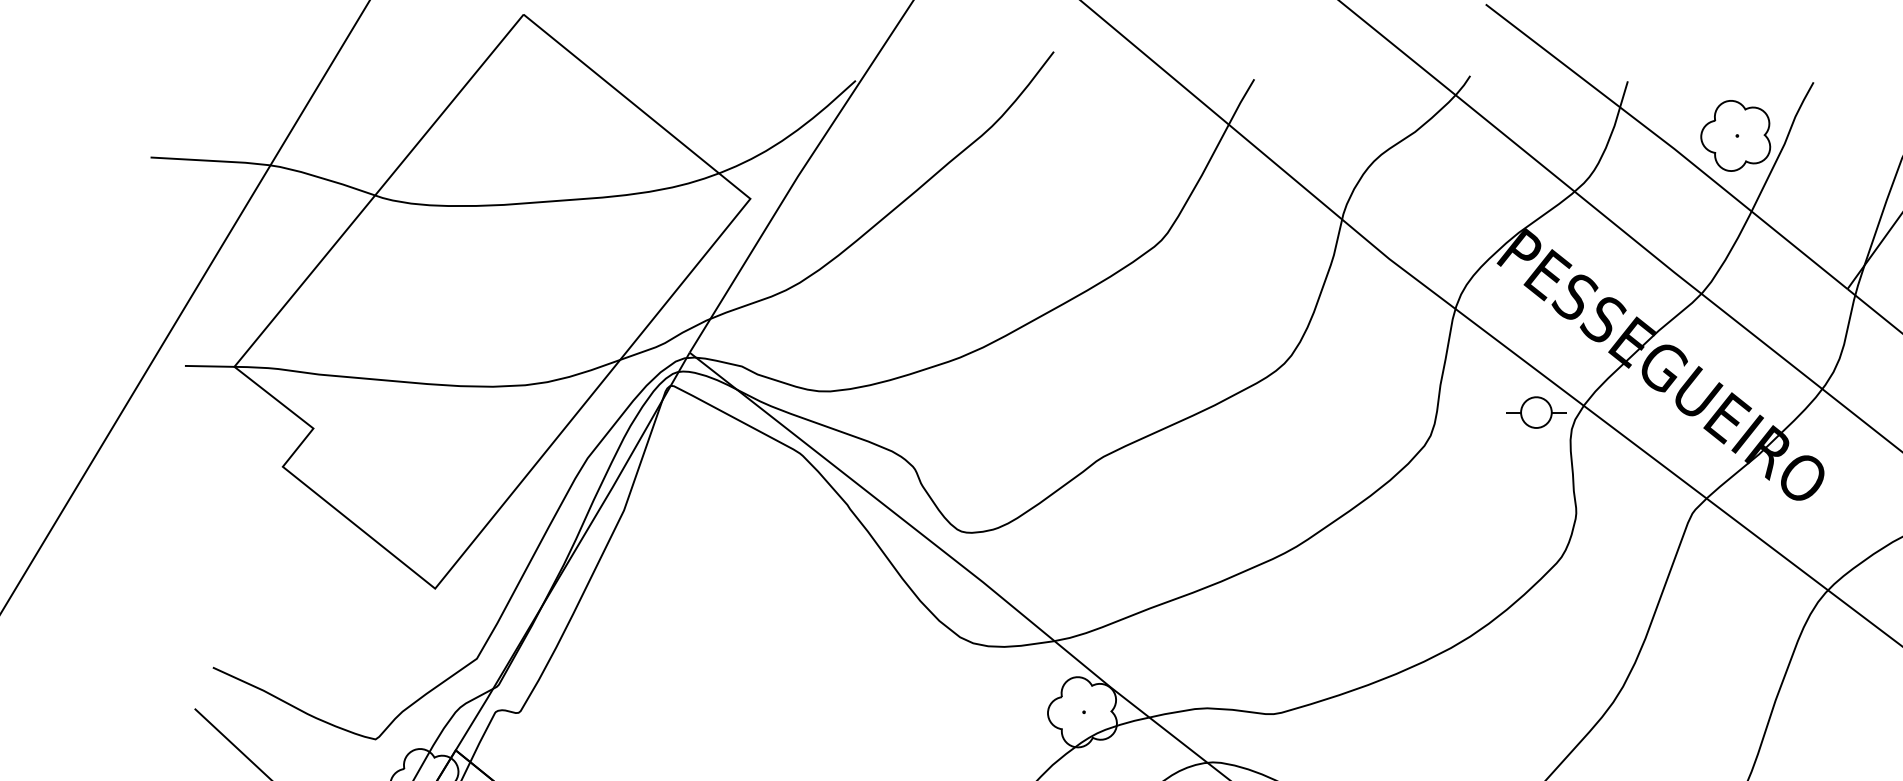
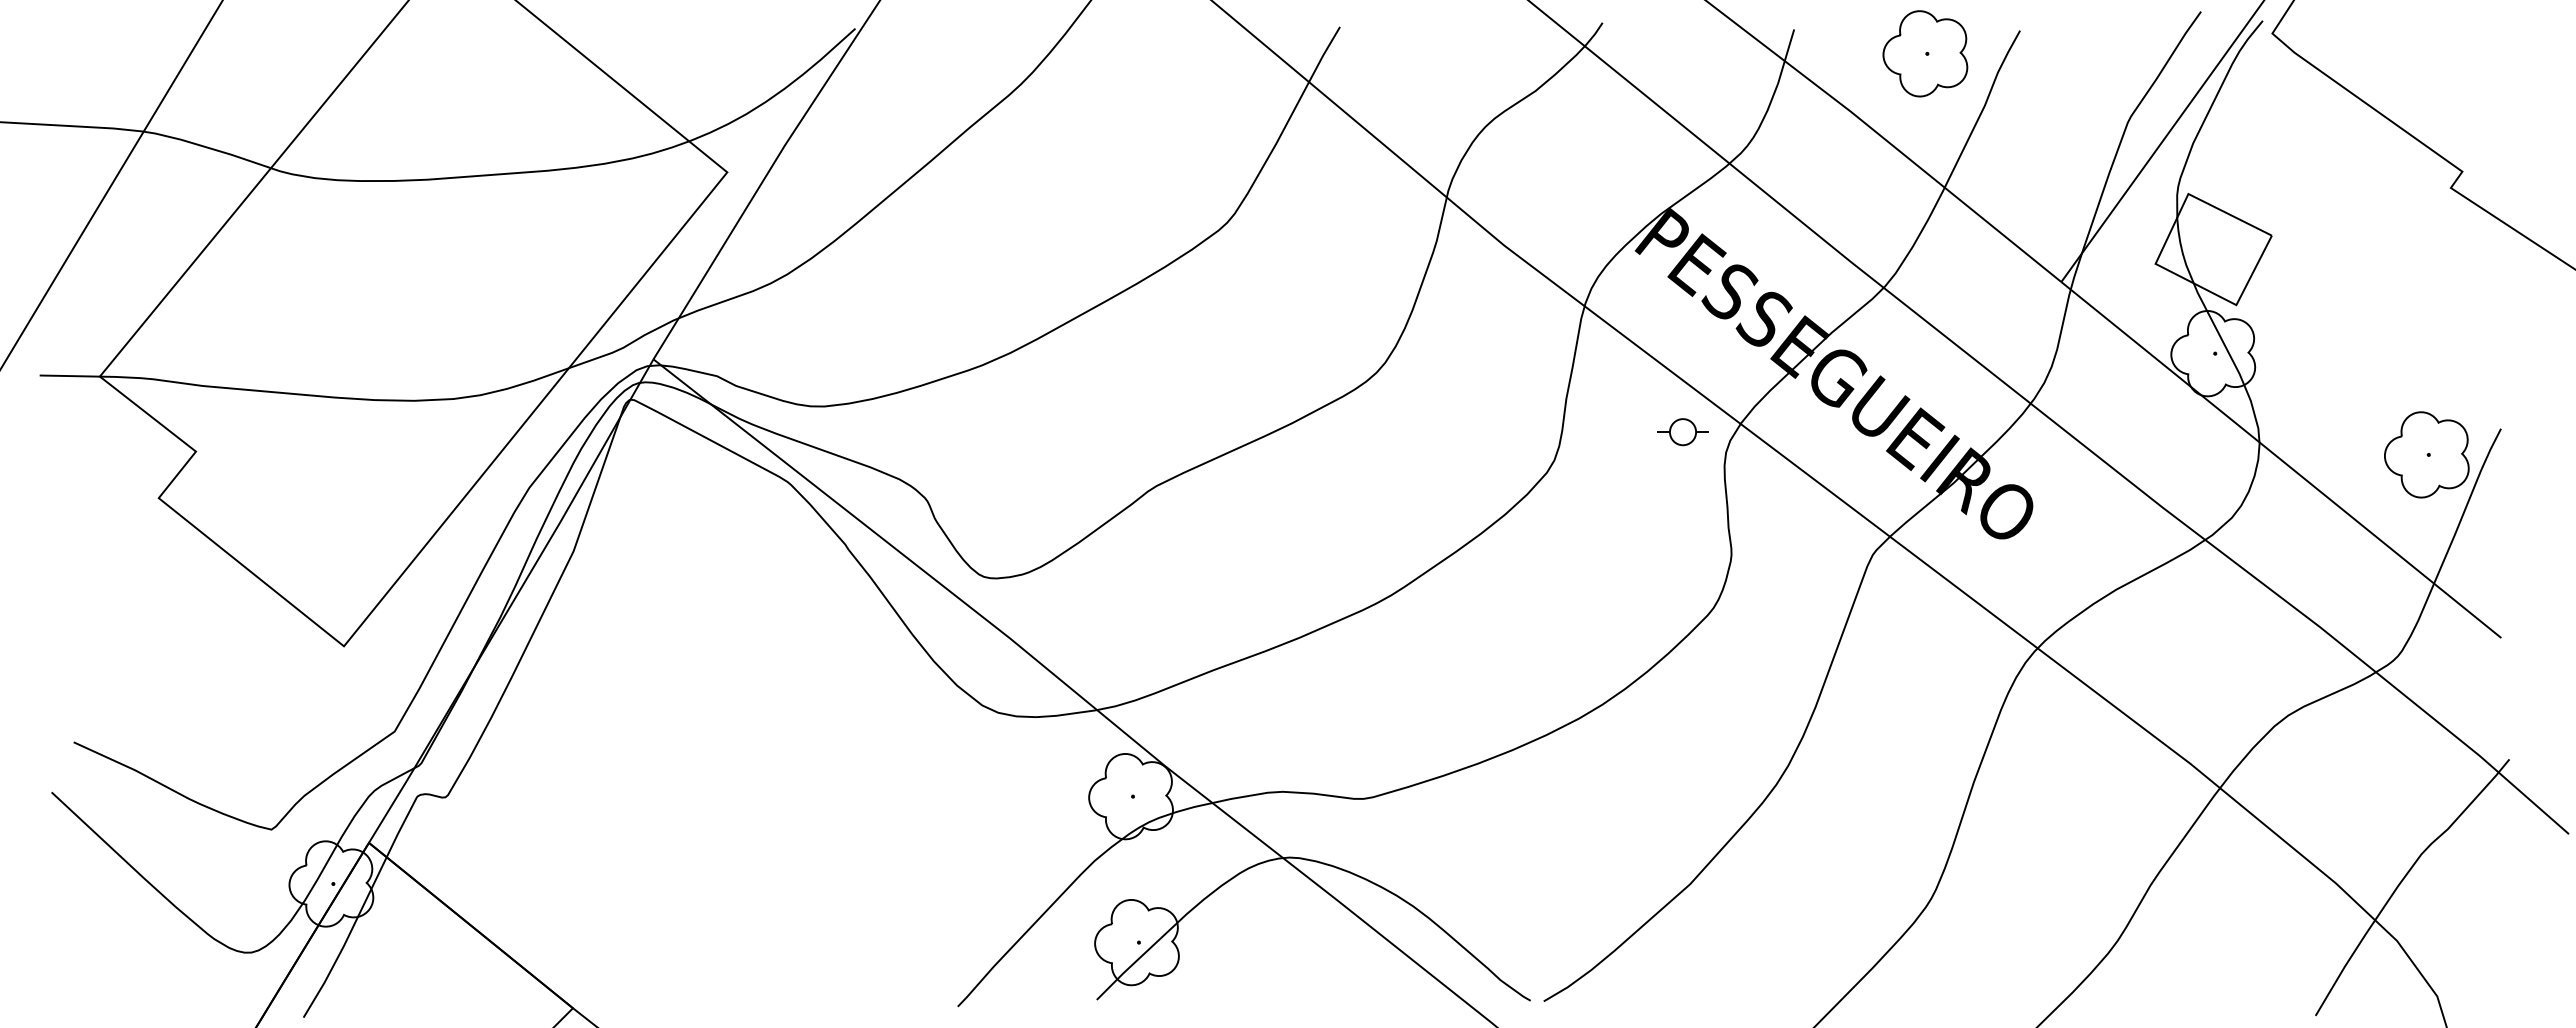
part: (1735, 135) -> (1925, 53), moved
part: (1535, 411) -> (1682, 431), size x0.7

